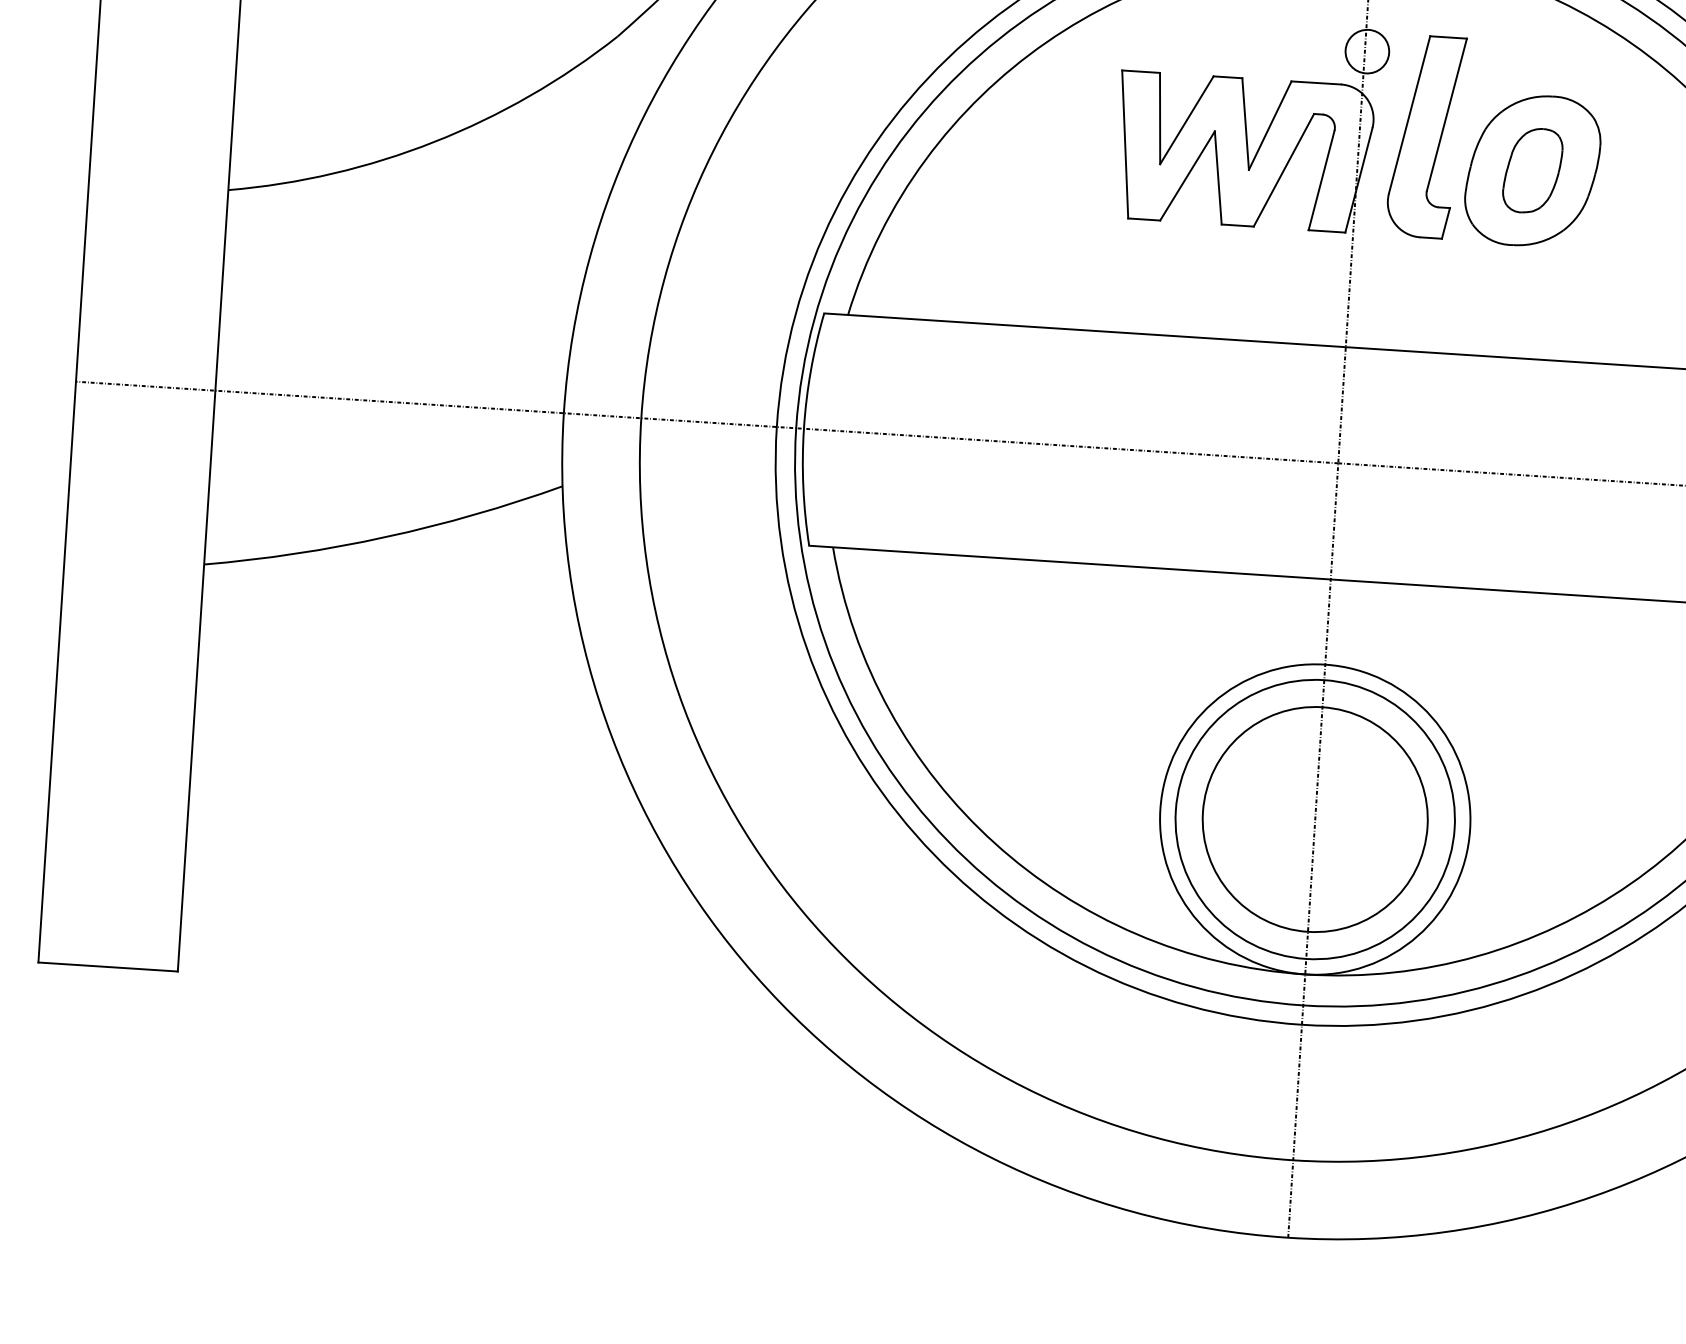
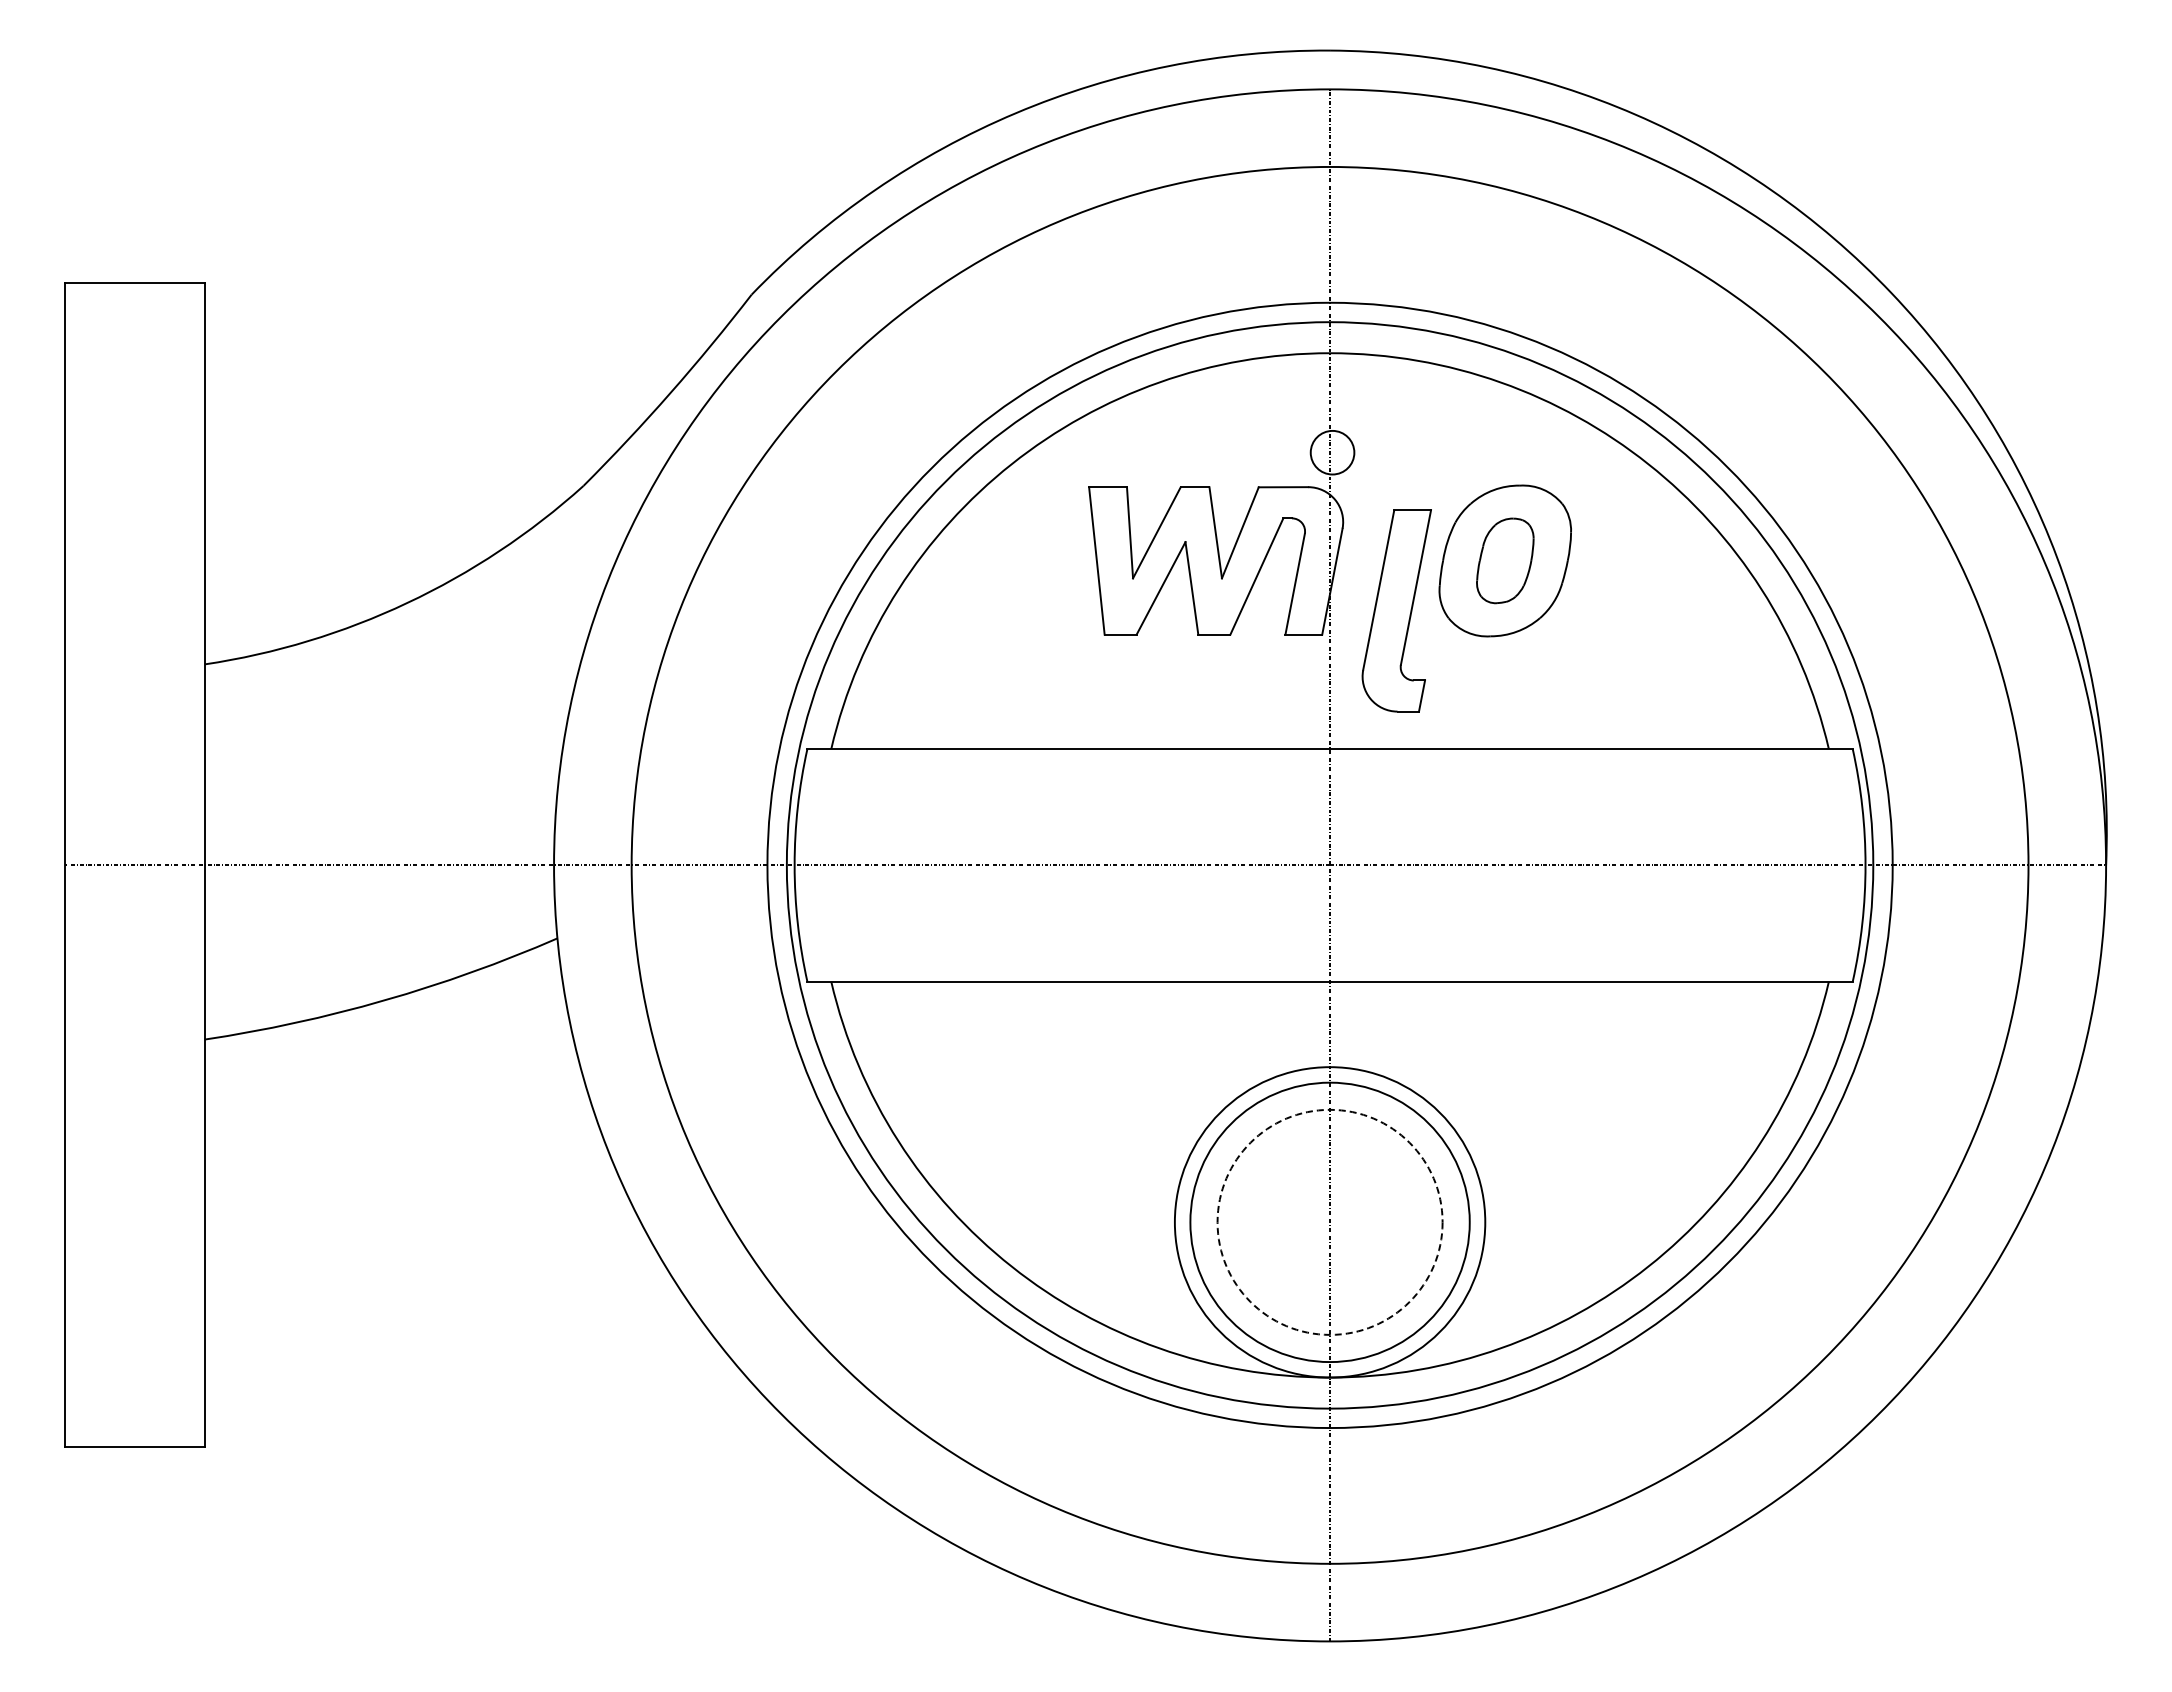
part: (1425, 136) -> (1396, 610), moved
circle: (1314, 818) -> (1329, 1221), solid -> dashed

